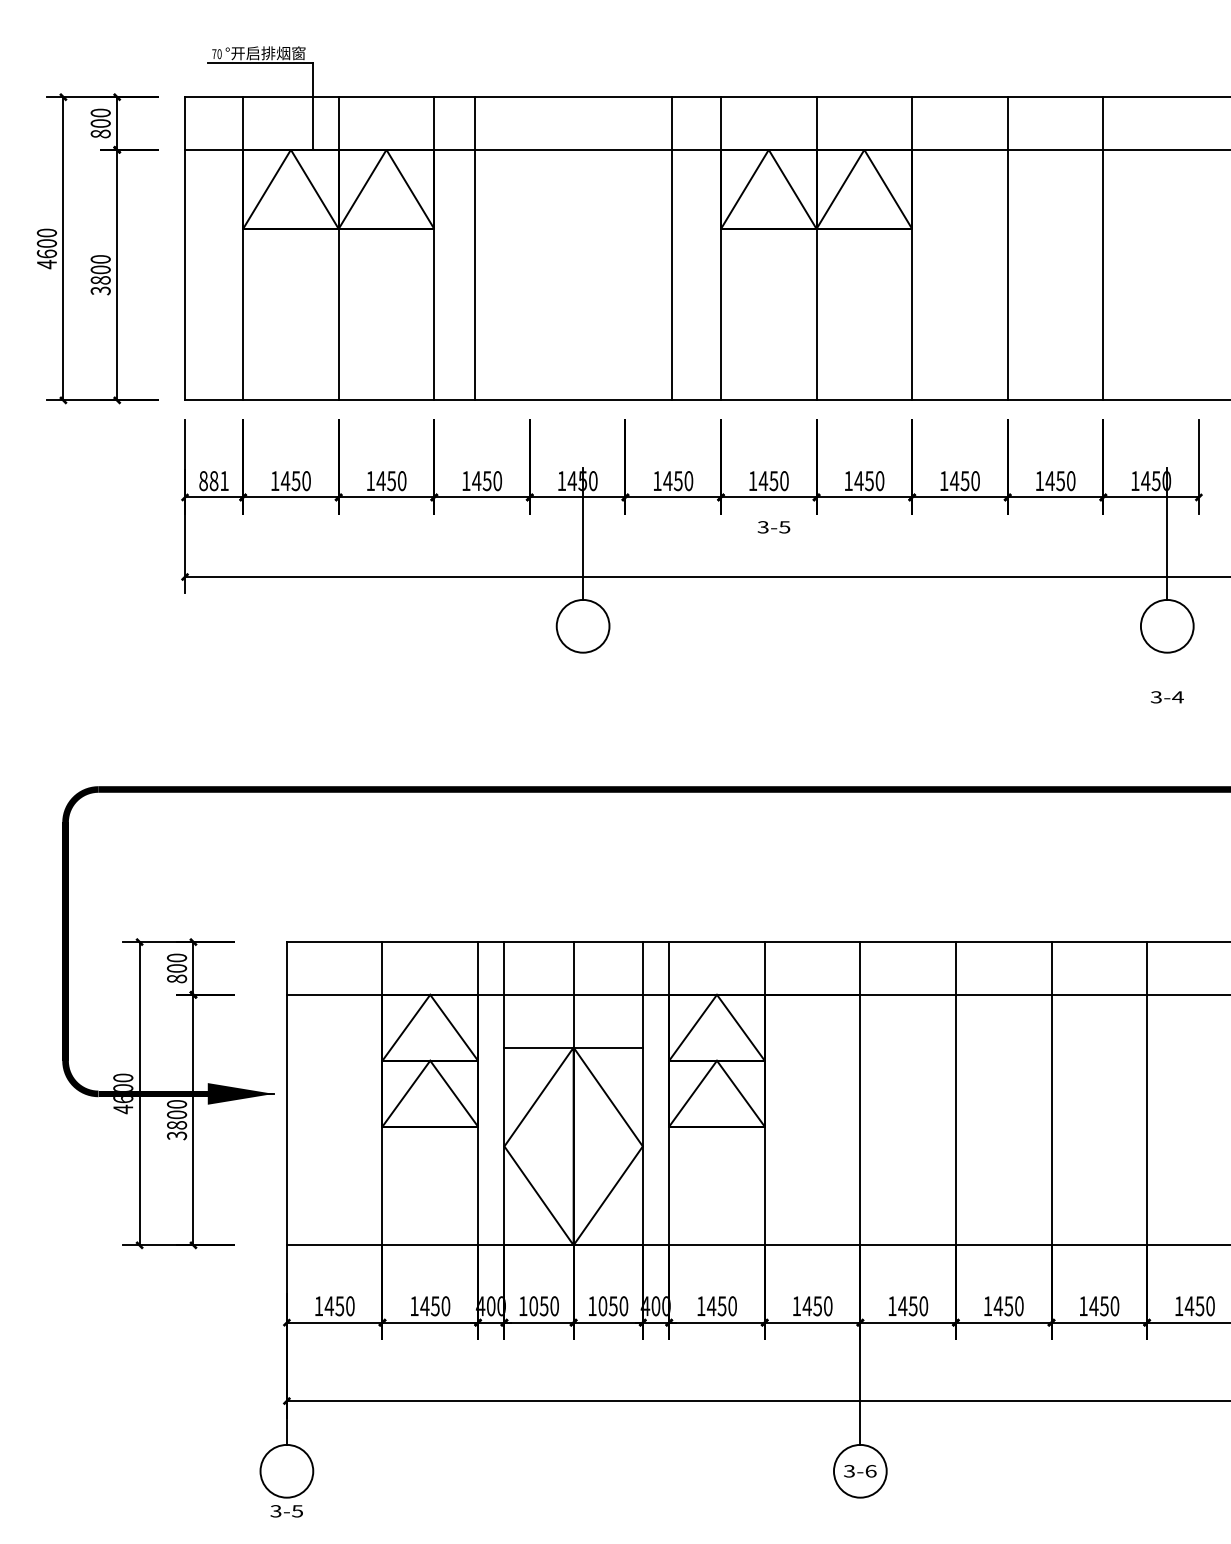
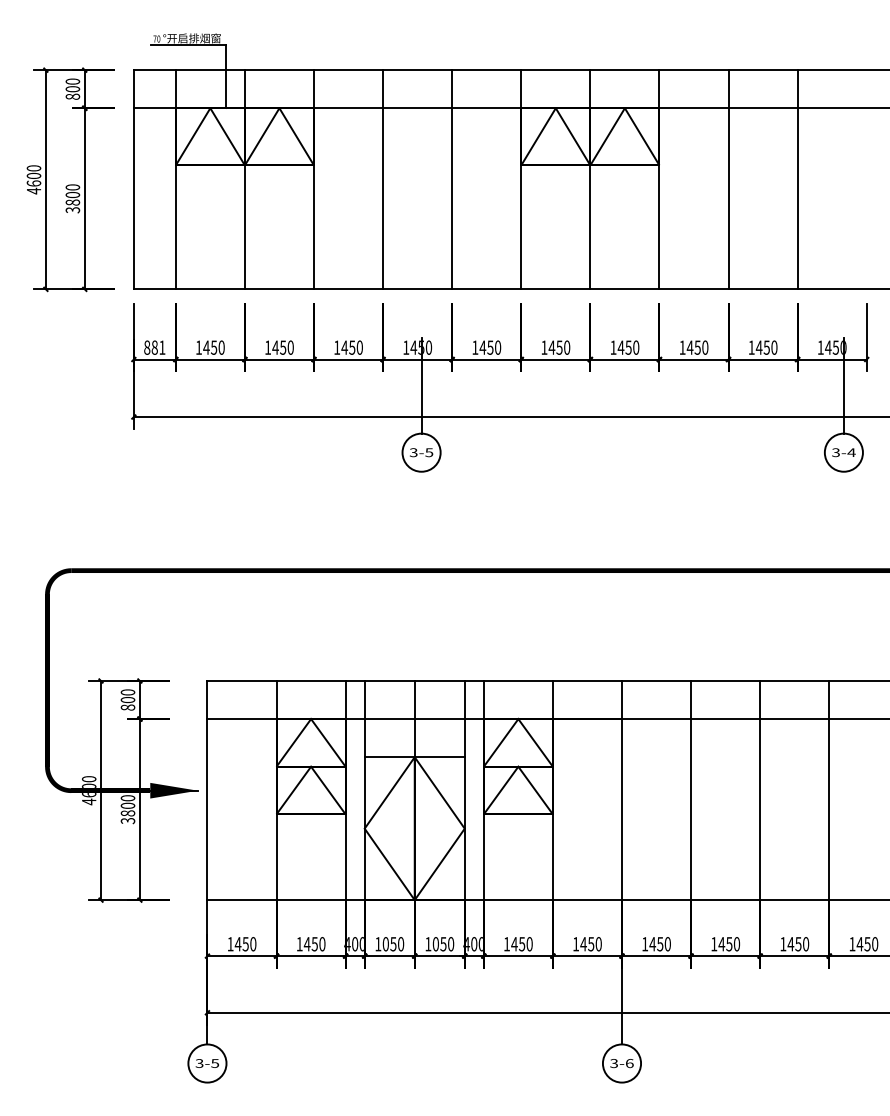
line: (474, 248) -> (382, 179), moved
line: (672, 248) -> (452, 179), moved
text: (773, 527) -> (421, 452), moved
text: (1167, 697) -> (844, 452), moved
text: (286, 1511) -> (207, 1063), moved

